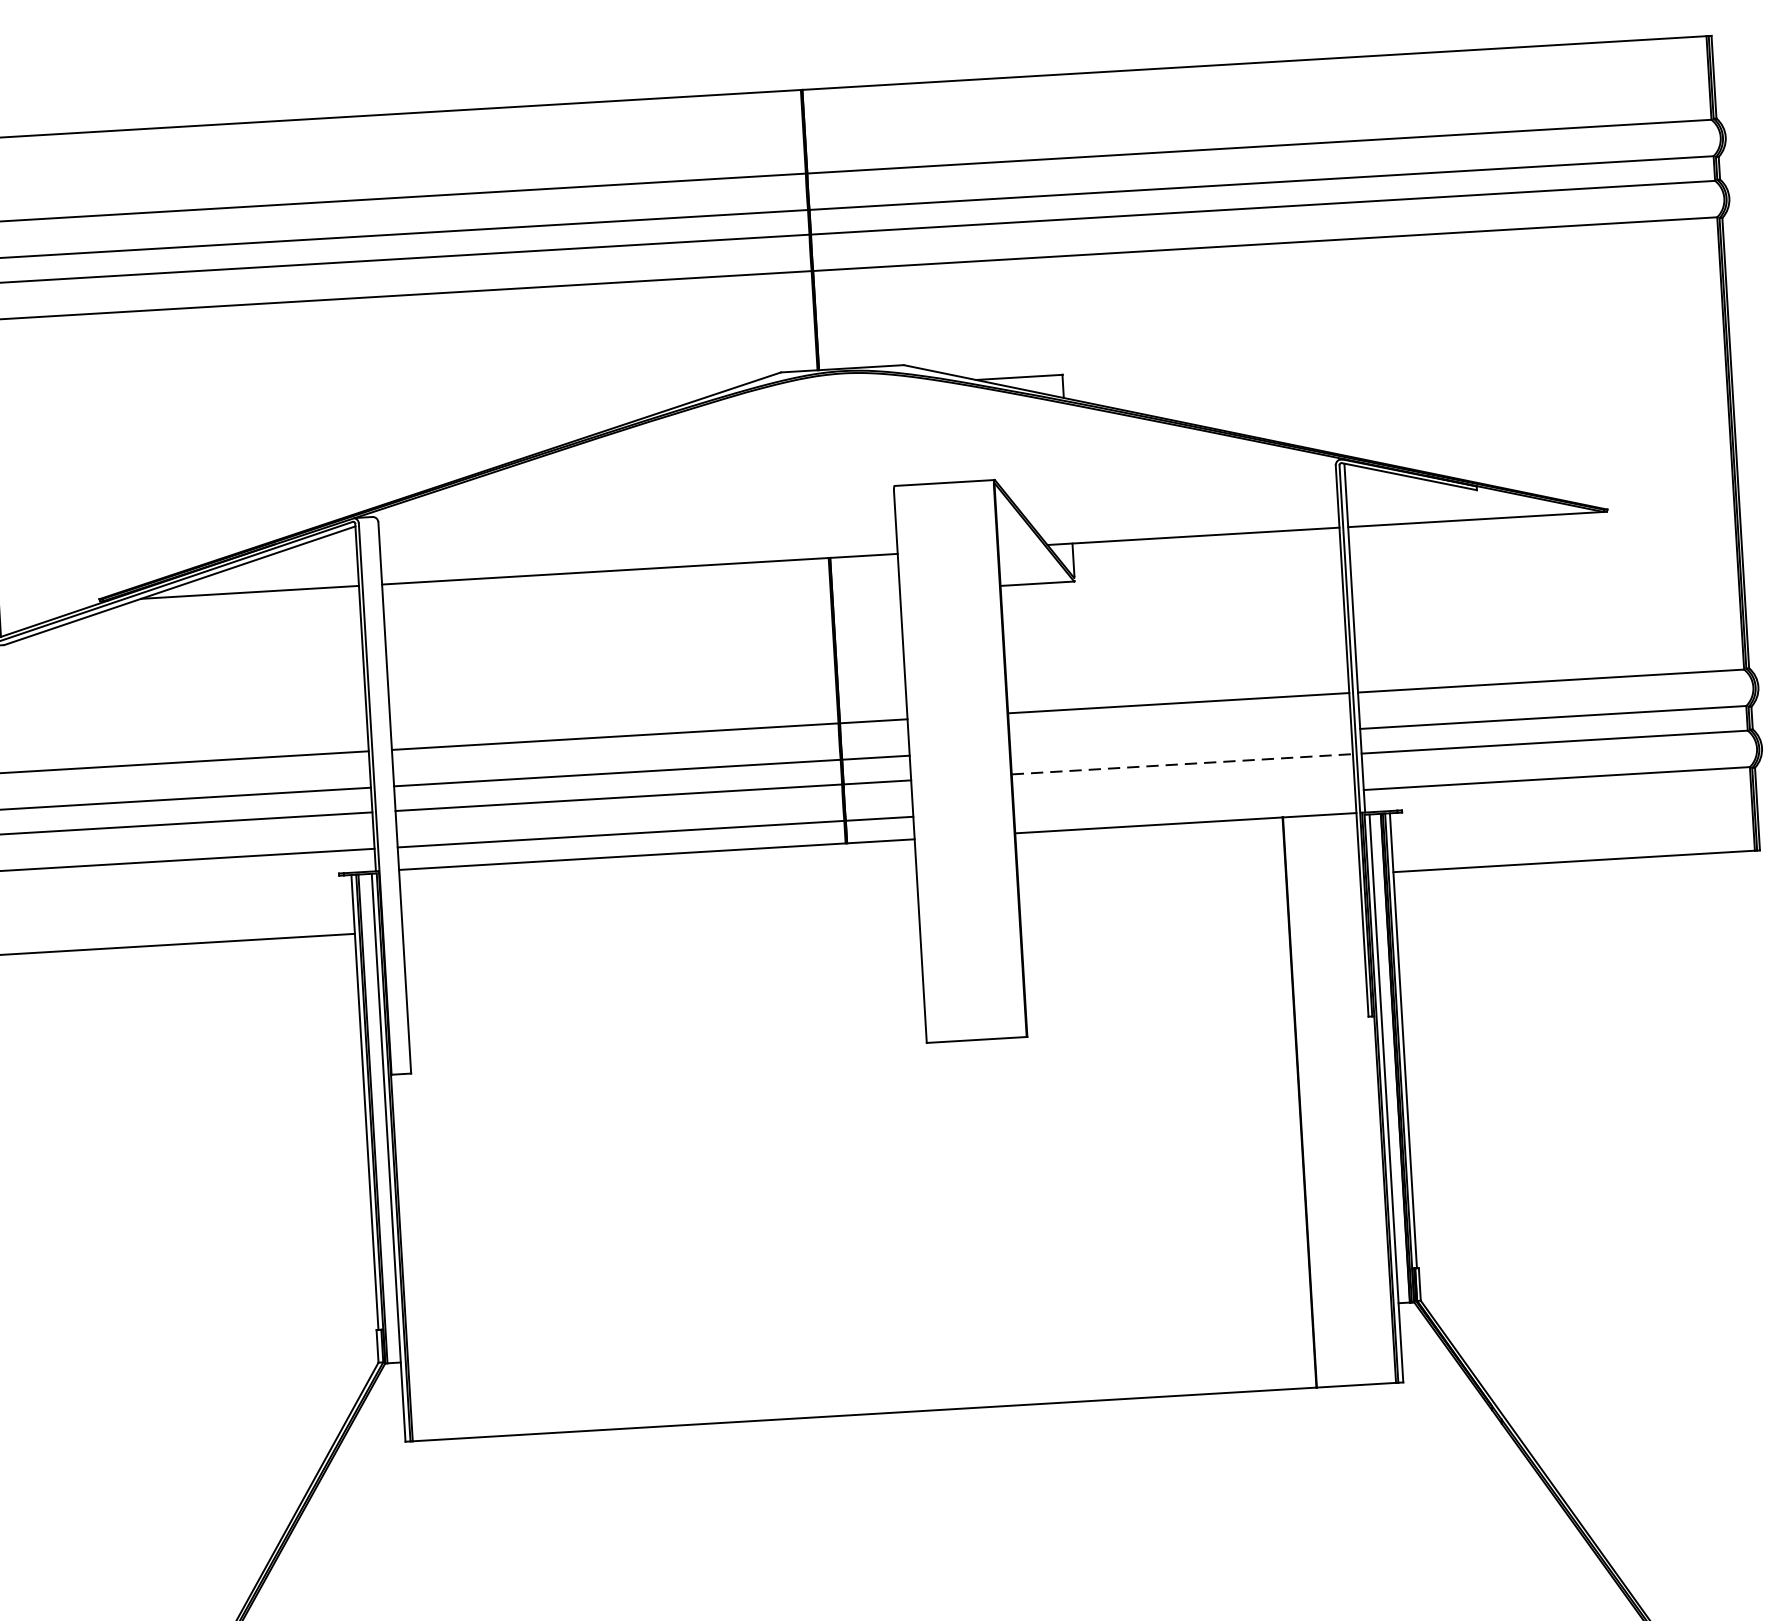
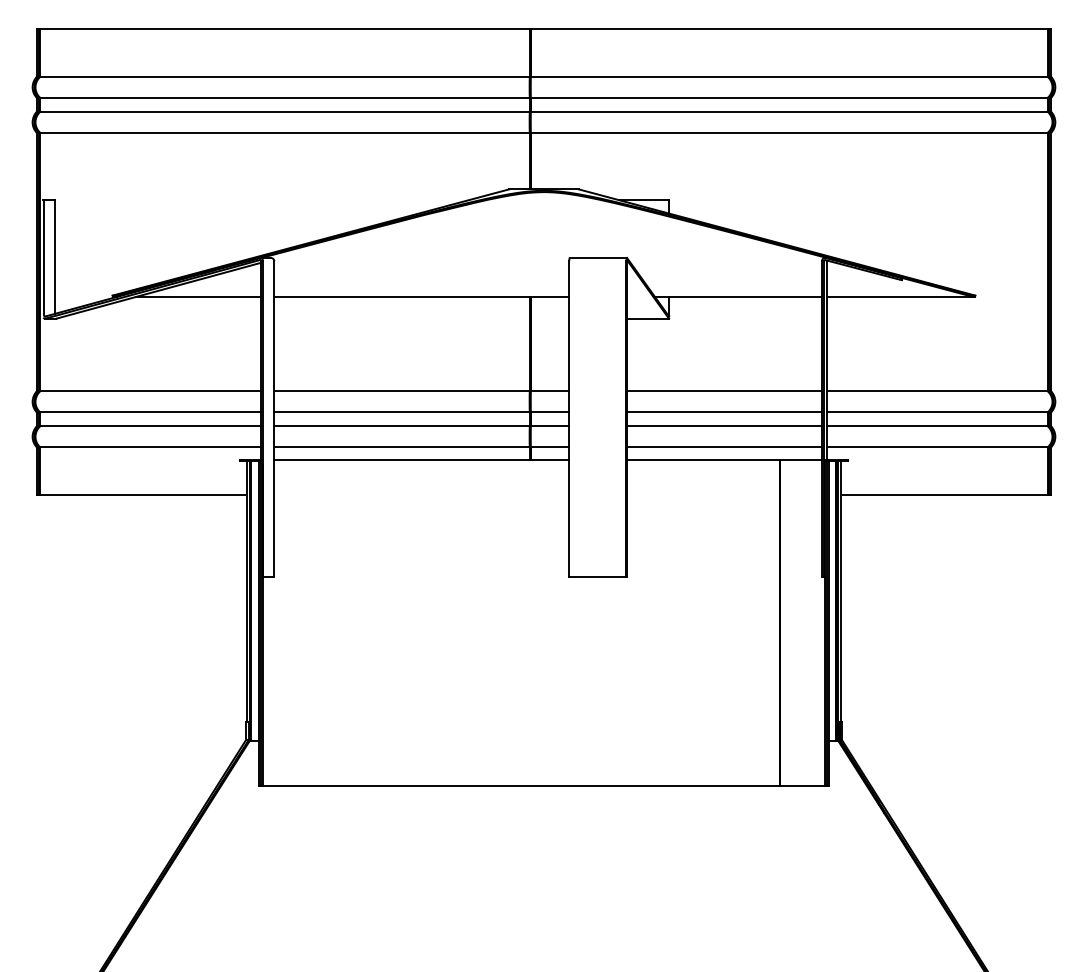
line: (1179, 740) -> (723, 412), added
line: (1182, 764) -> (724, 426), dashed -> solid
line: (1183, 801) -> (723, 447), added

